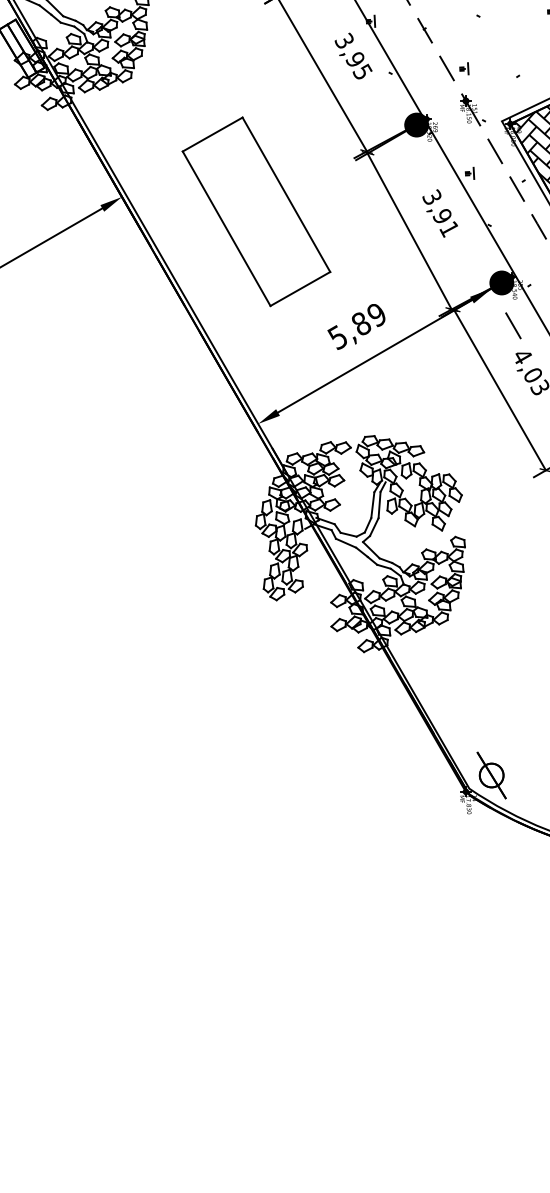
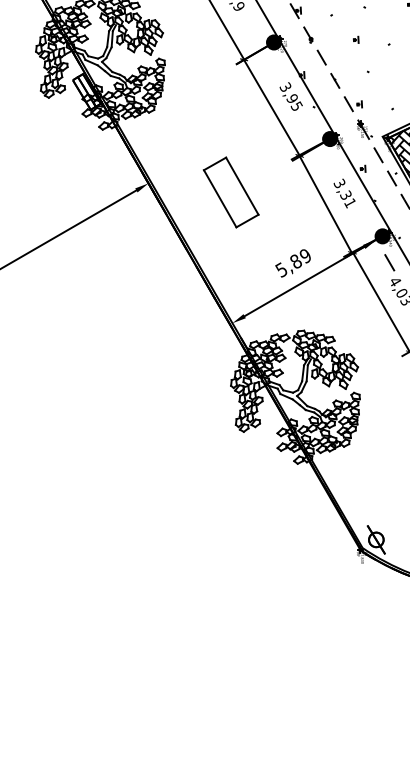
part: (255, 211) -> (230, 192), size x0.6
text: (441, 215) -> (345, 194), 3,91 -> 3,31

